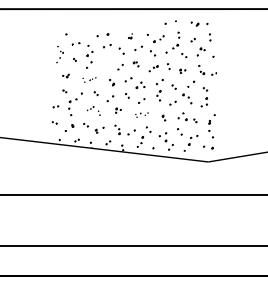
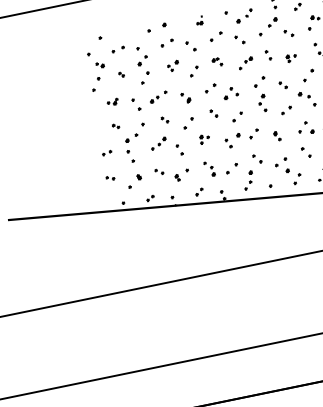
part: (59, 54) -> (96, 71), size x1.43
part: (108, 60) -> (173, 64), added
part: (89, 79) -> (150, 100), size x1.67
part: (93, 110) -> (166, 146), size x1.43
part: (141, 114) -> (241, 137), size x1.67

